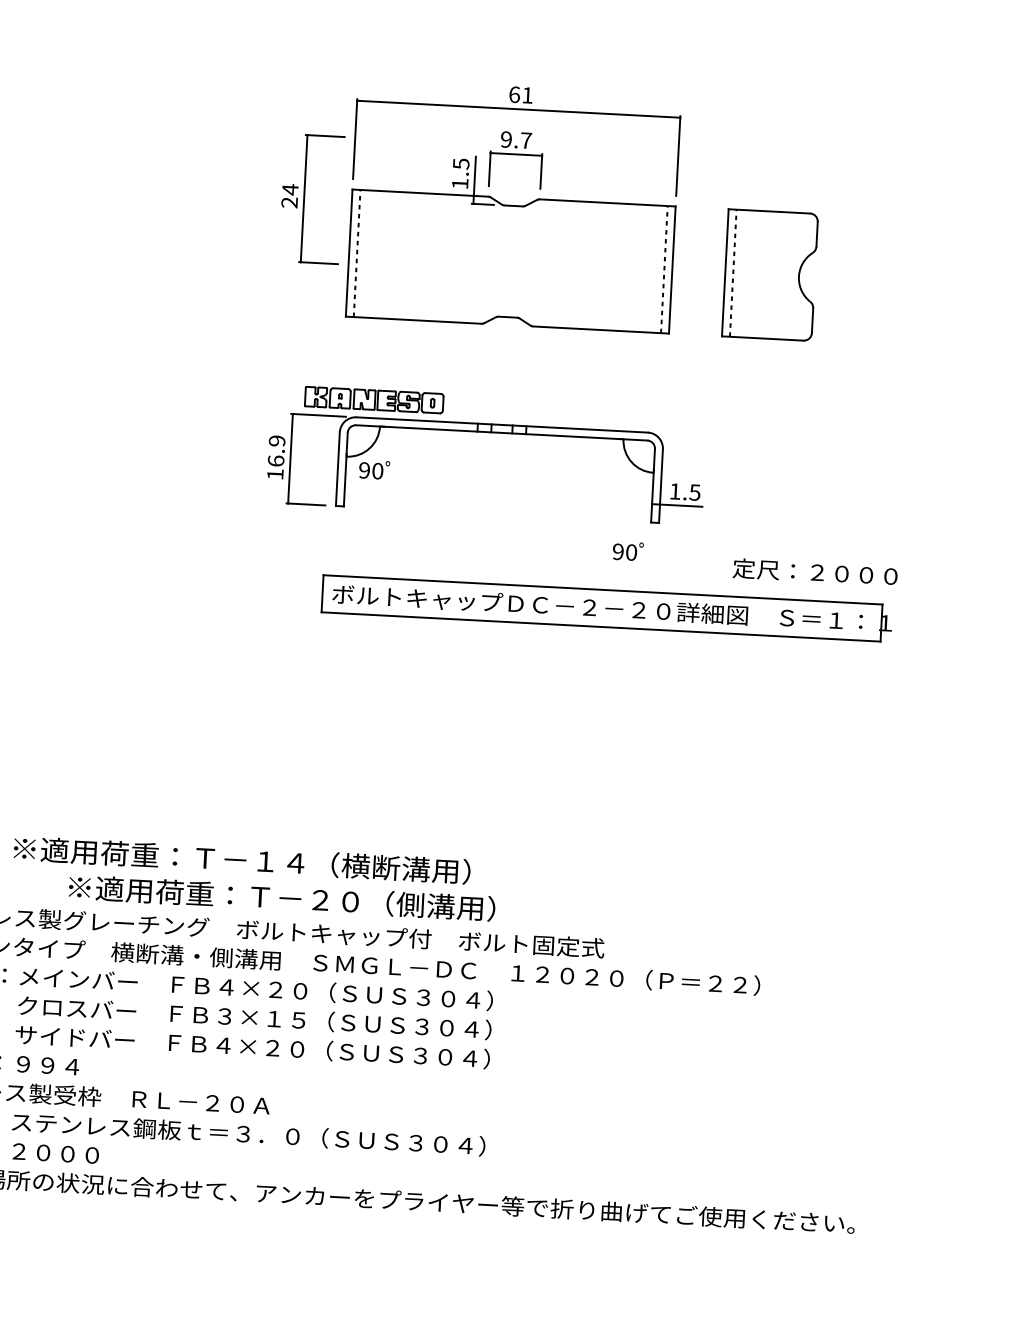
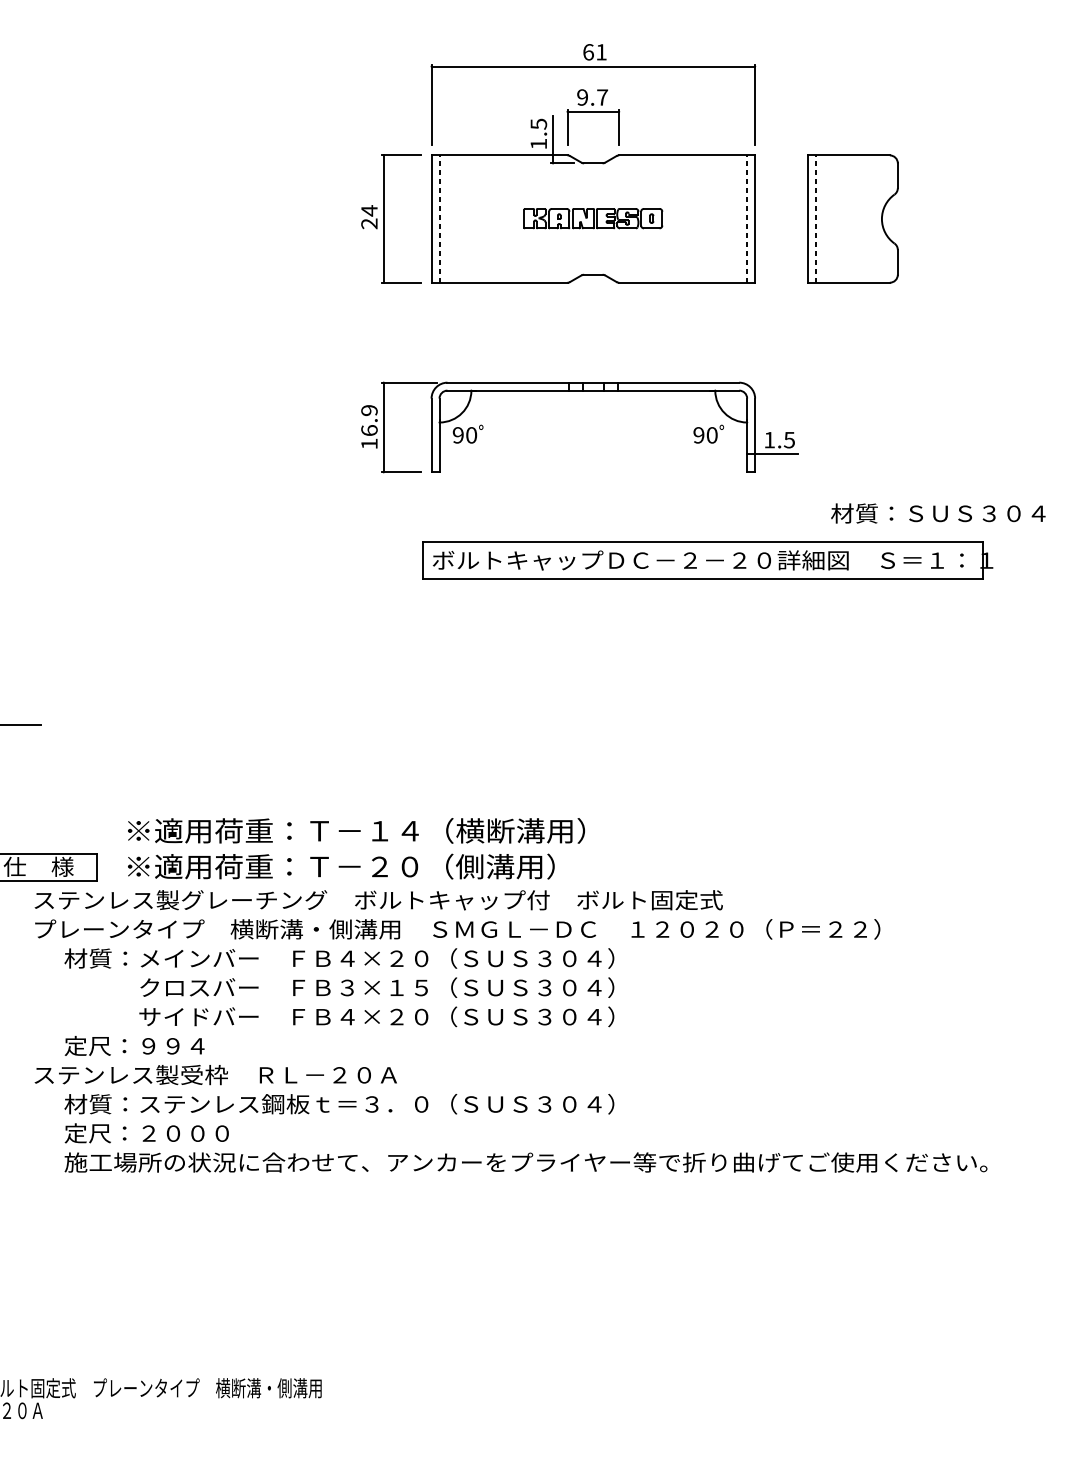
part: (304, 198) -> (384, 218), moved
part: (374, 400) -> (593, 218), moved
text: (627, 550) -> (708, 433), moved
text: (840, 573) -> (938, 513), 定尺：２０００ -> 材質：ＳＵＳ３０４
text: (282, 897) -> (341, 866), moved

